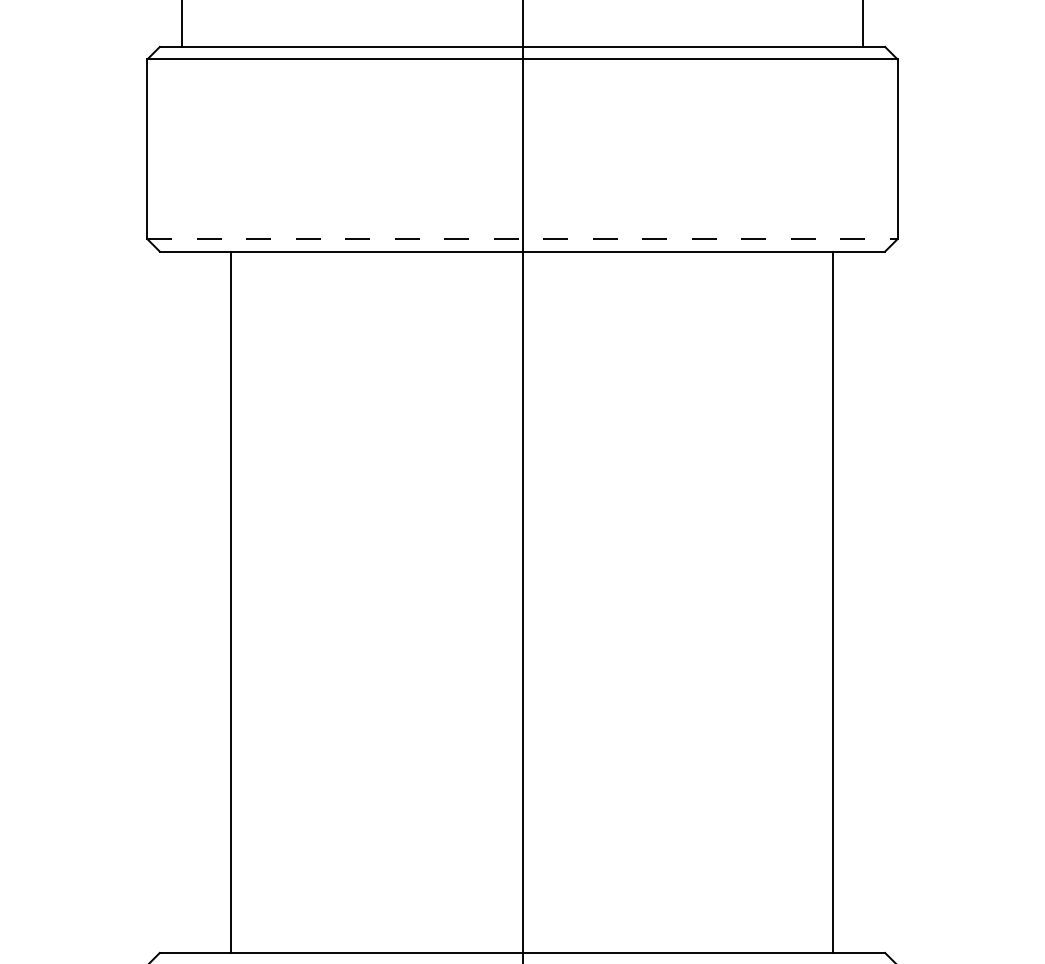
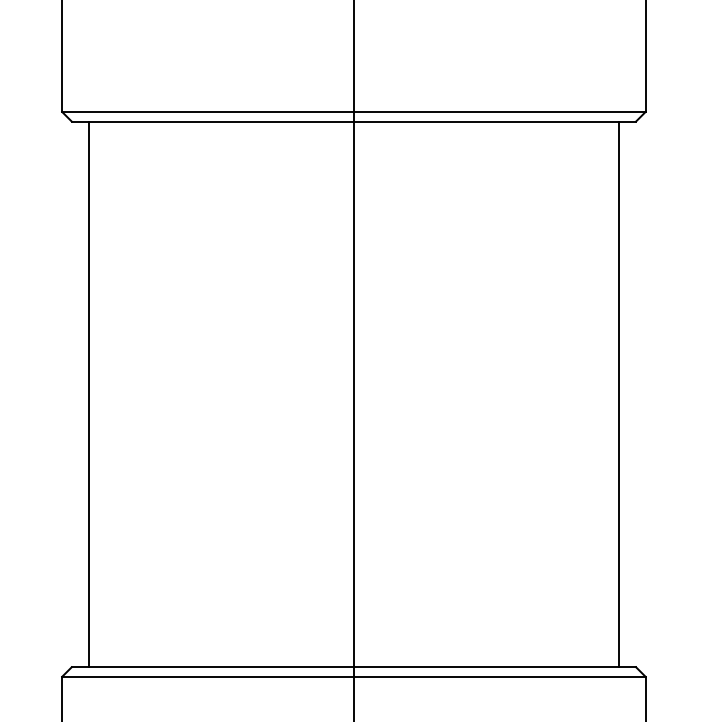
line: (522, 239) -> (353, 112), dashed -> solid
line: (230, 601) -> (88, 393), moved
line: (833, 601) -> (619, 393), moved

